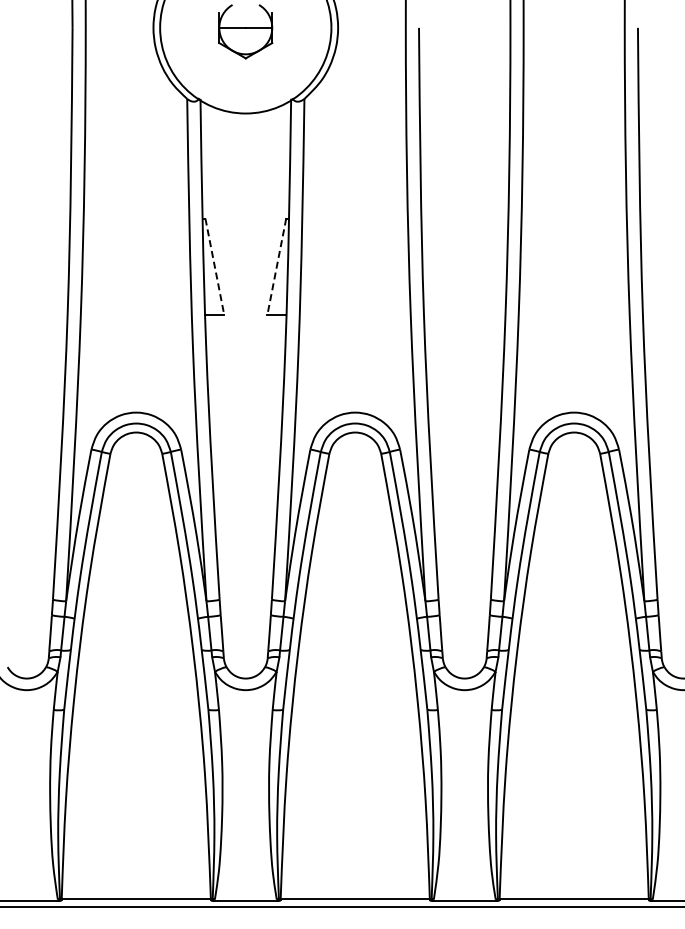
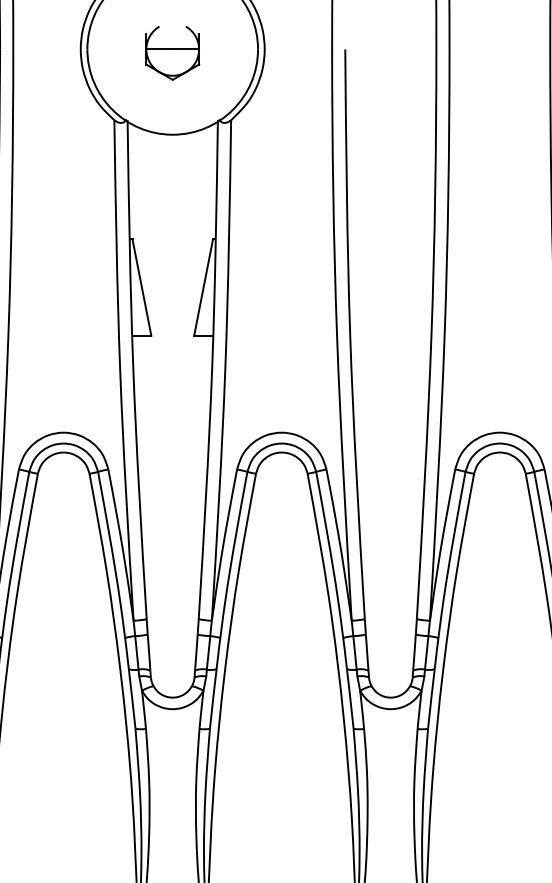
line: (214, 267) -> (141, 288), dashed -> solid
line: (276, 267) -> (203, 288), dashed -> solid

